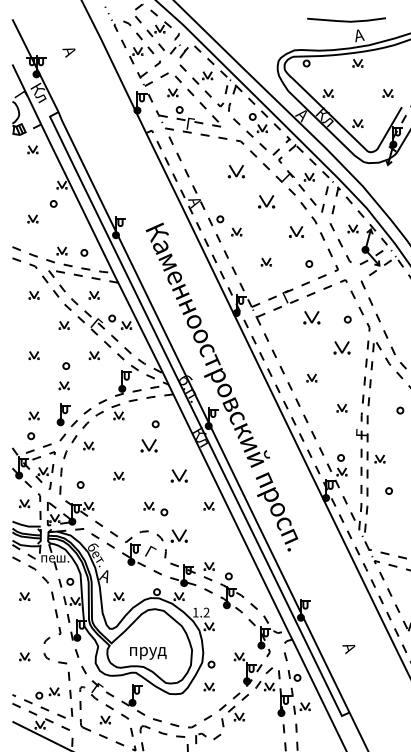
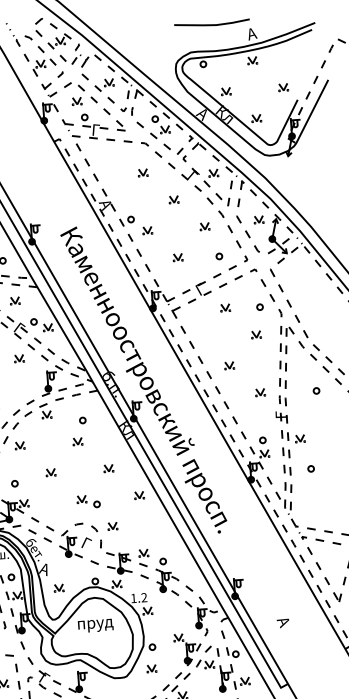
line: (346, 20) -> (212, 24), moved
part: (235, 171) -> (142, 172), size x0.62
part: (265, 201) -> (173, 199), size x0.62
part: (296, 231) -> (204, 226), size x0.71
part: (311, 317) -> (225, 307), size x0.62
part: (341, 347) -> (255, 334), size x0.62
part: (148, 445) -> (77, 441), size x0.62
part: (178, 475) -> (108, 468), size x0.62
part: (178, 536) -> (112, 526), size x0.62
text: (148, 652) -> (95, 625), moved

